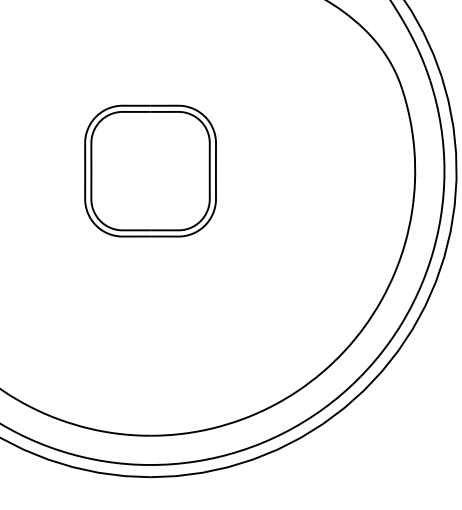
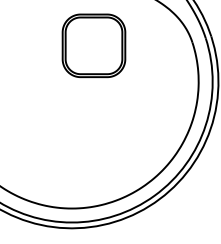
part: (149, 170) -> (93, 45), moved

